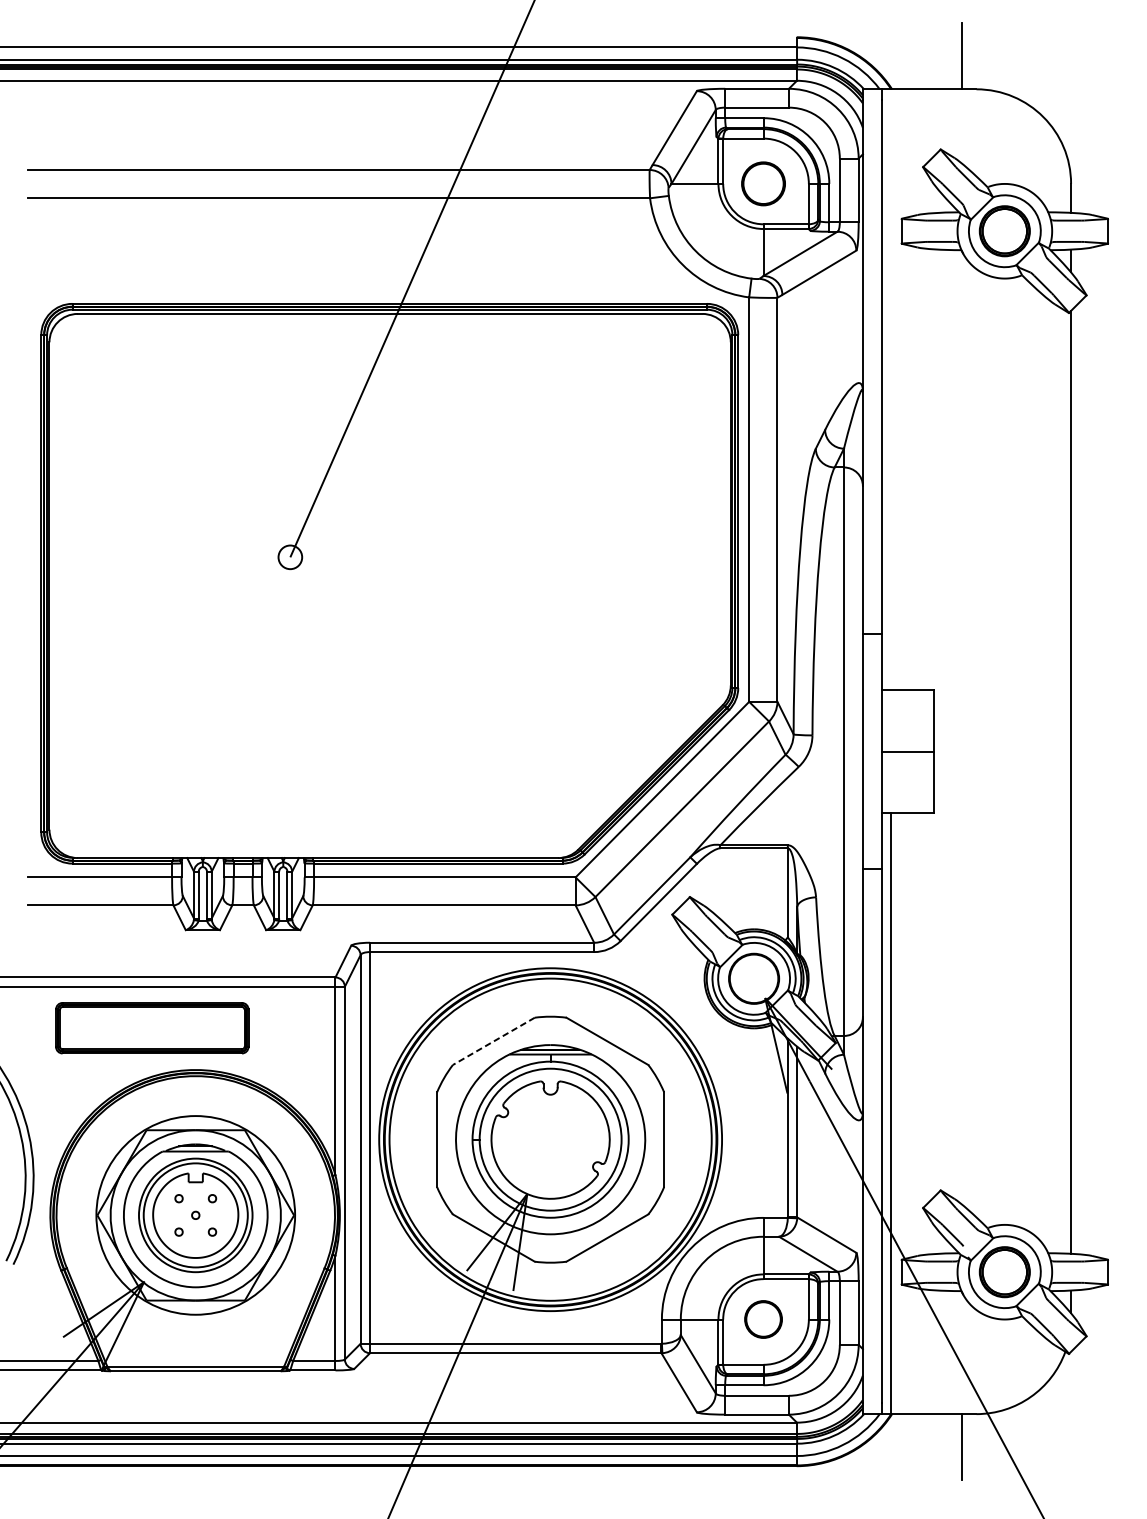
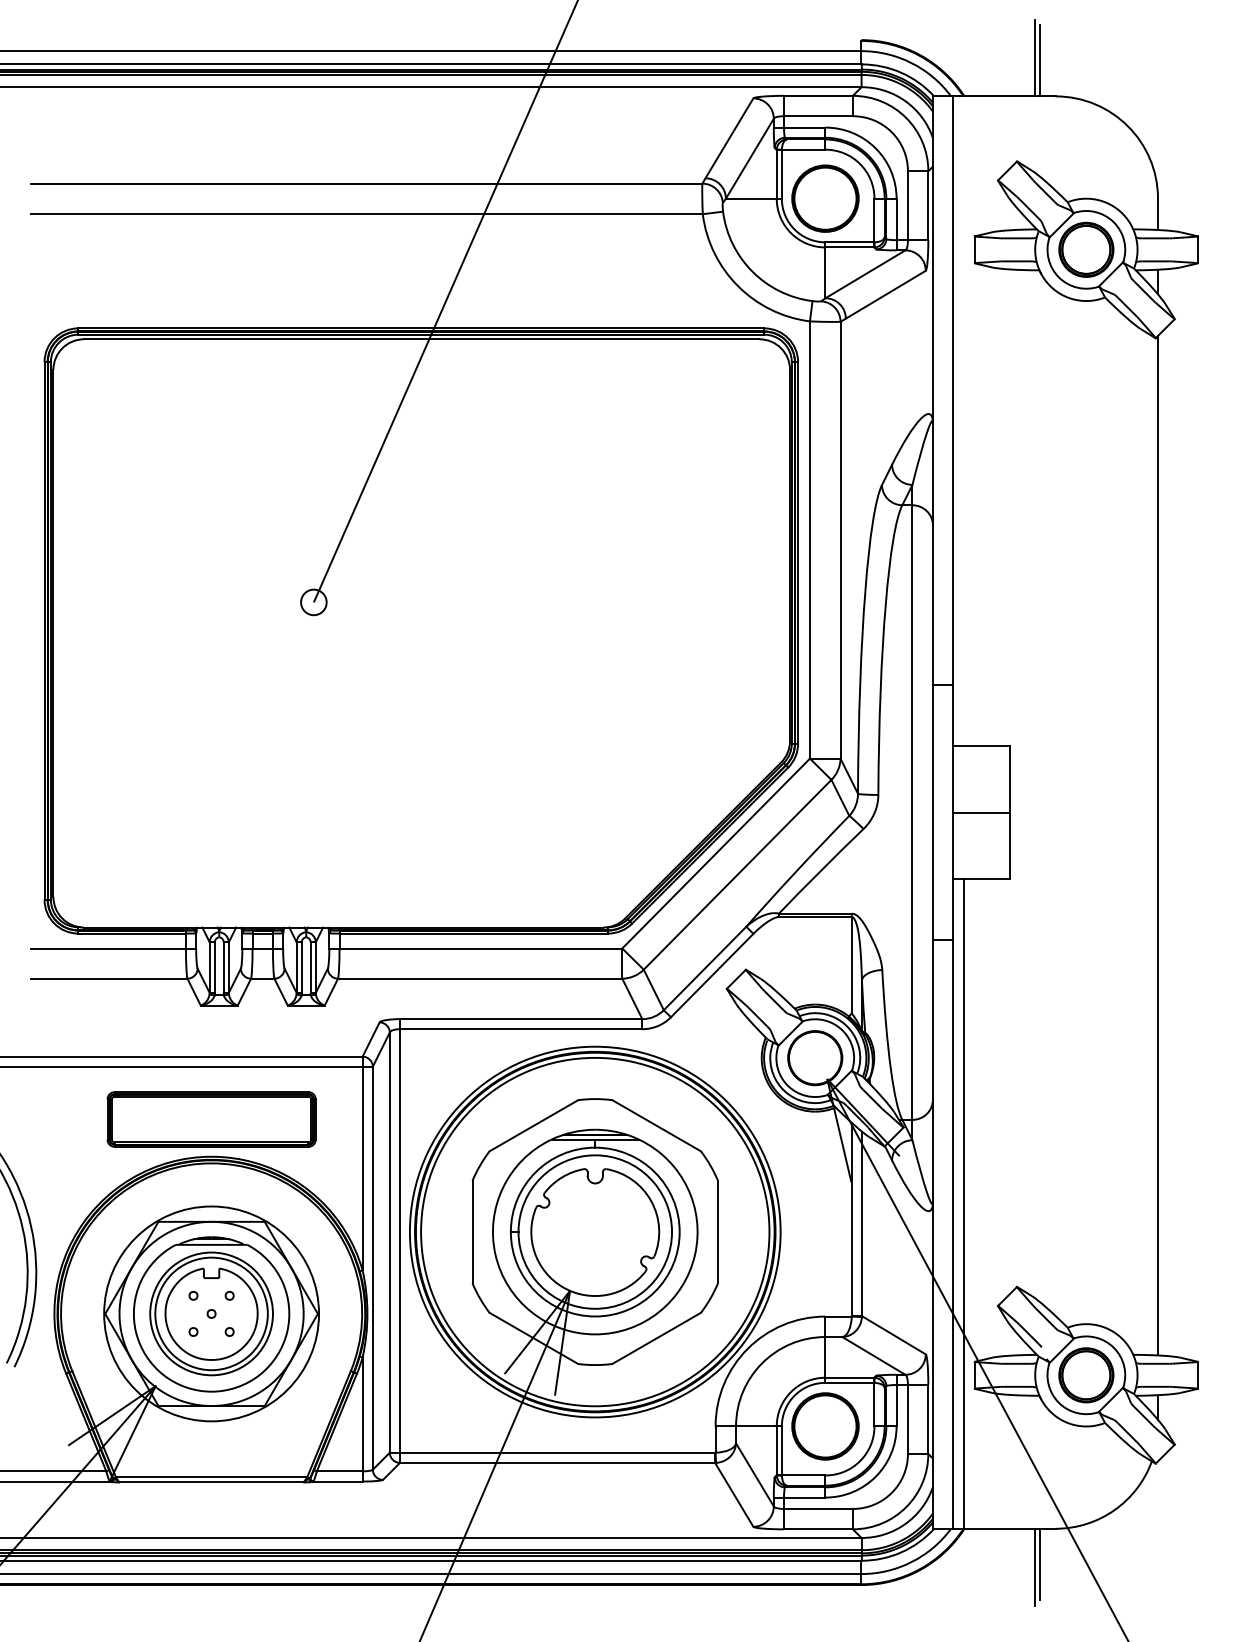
line: (957, 53) -> (1035, 57), added
part: (763, 183) -> (825, 198), size x1.43
part: (152, 1028) -> (211, 1119), moved
line: (493, 1042) -> (533, 1126), dashed -> solid
part: (763, 1319) -> (825, 1426), size x1.67
line: (957, 1449) -> (1035, 1566), added

